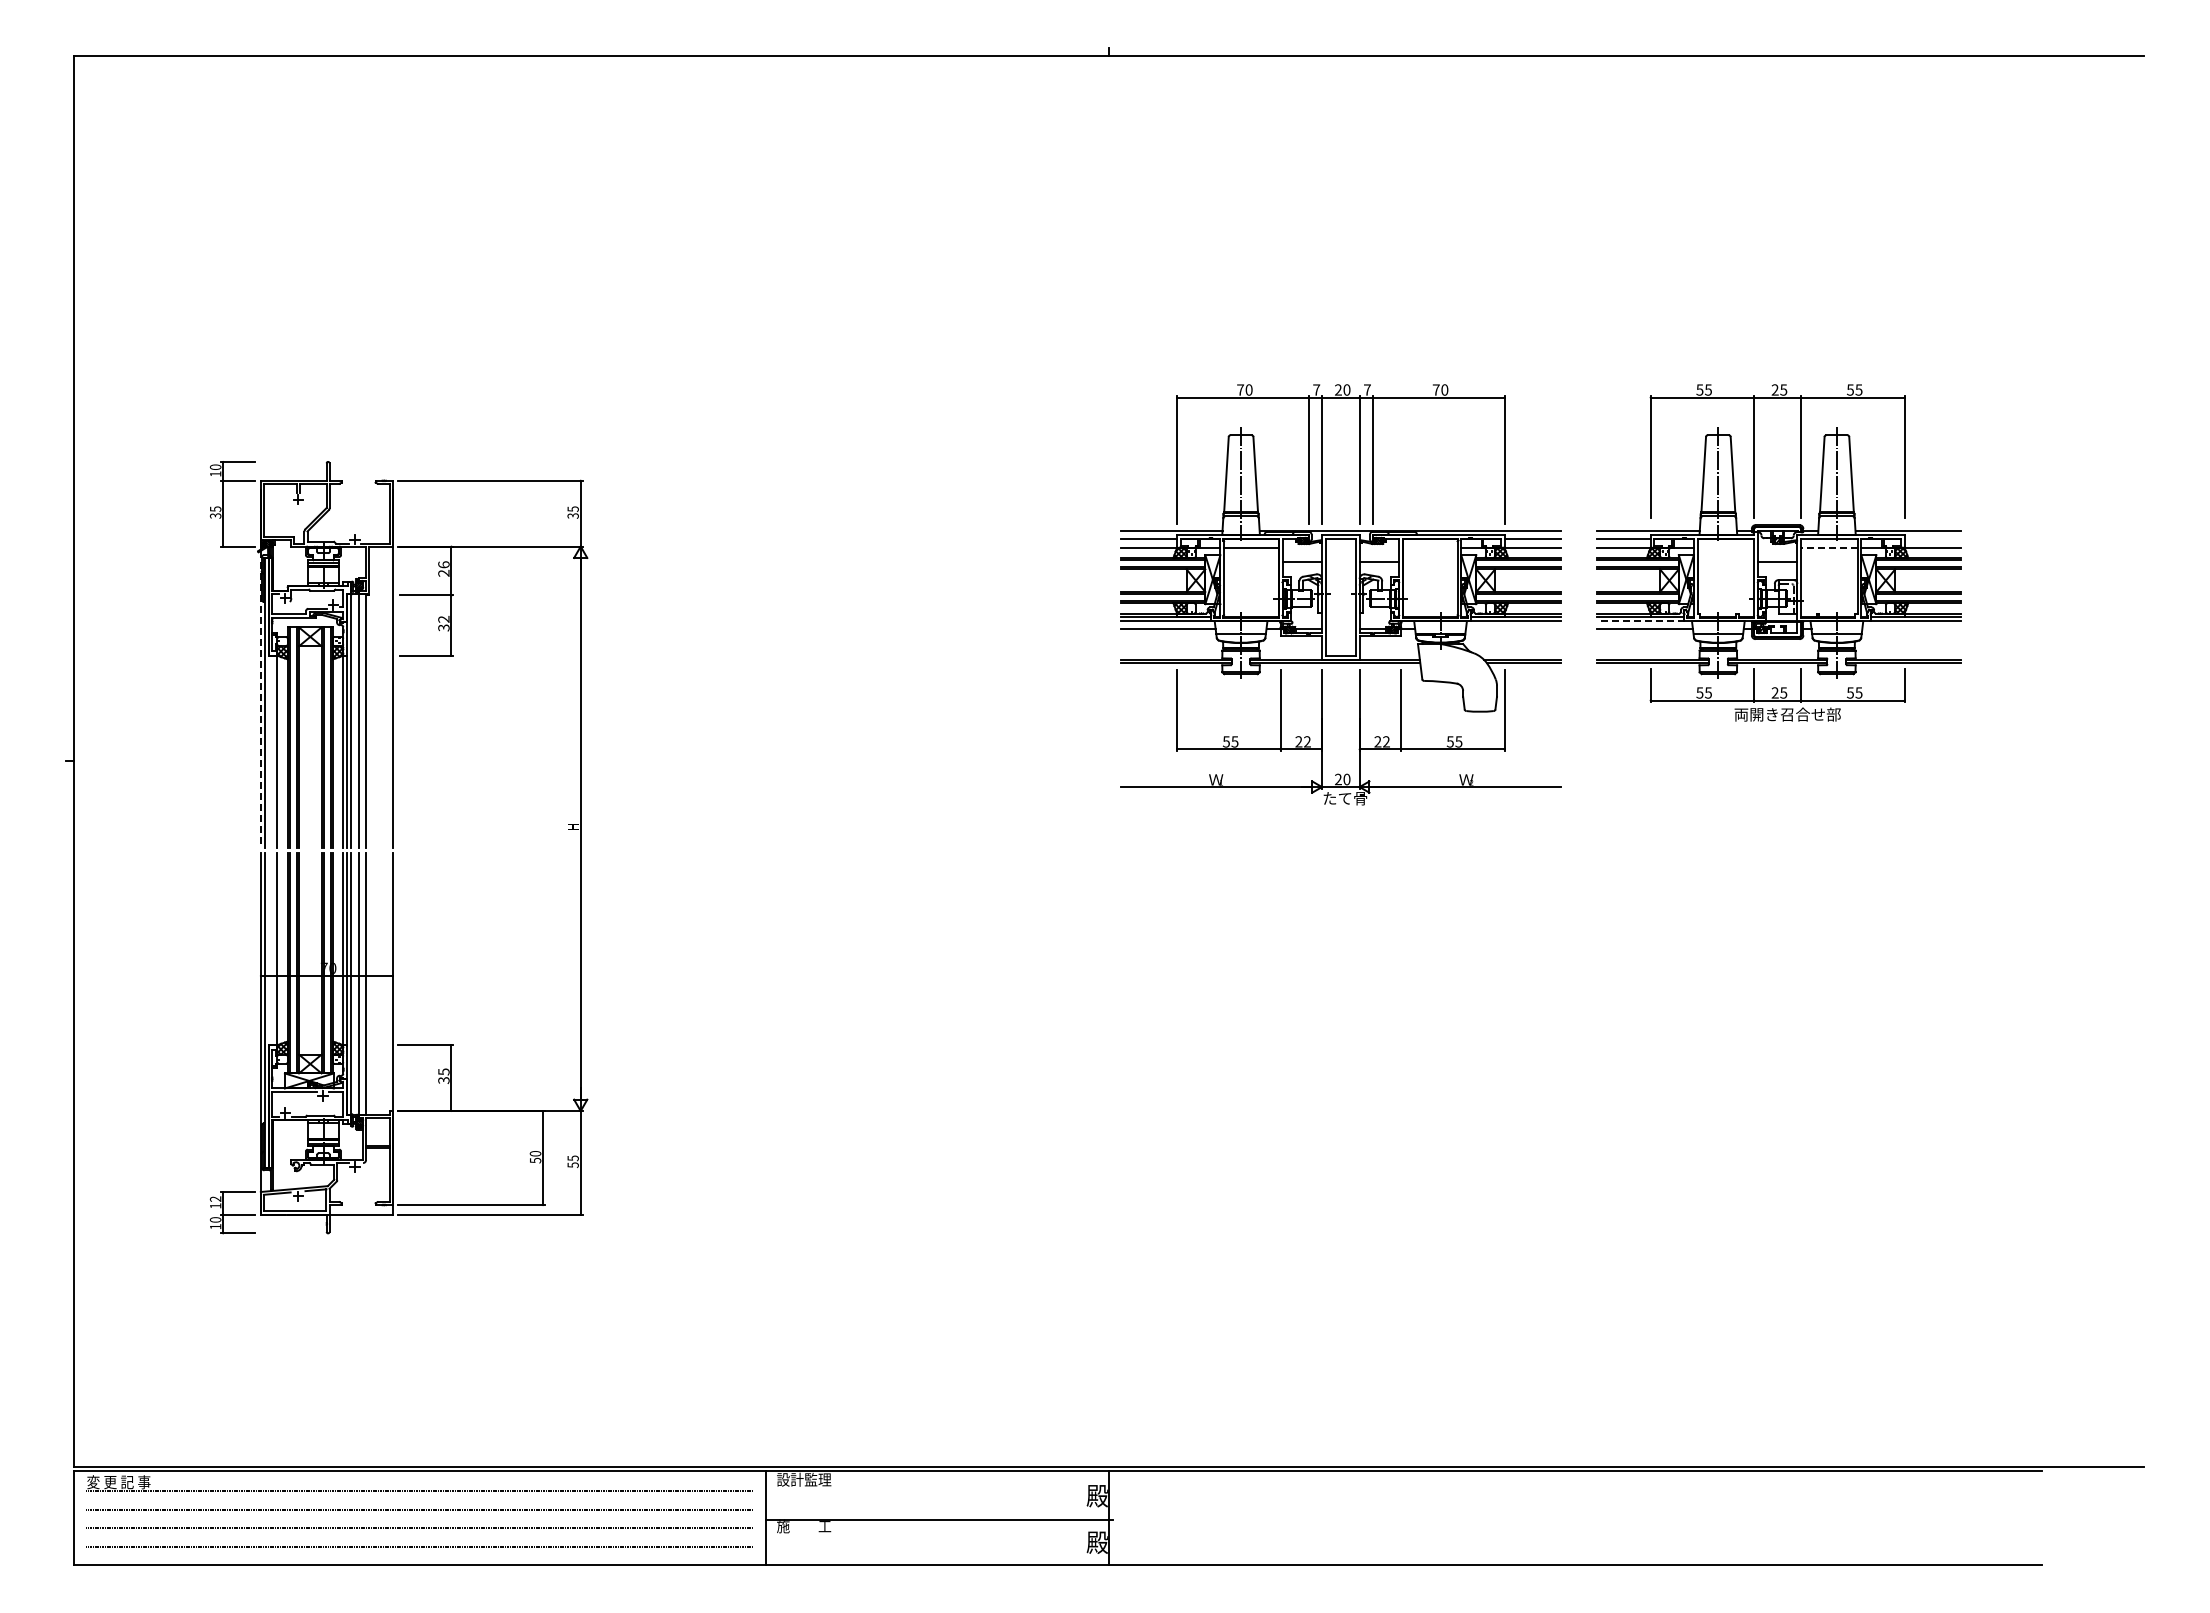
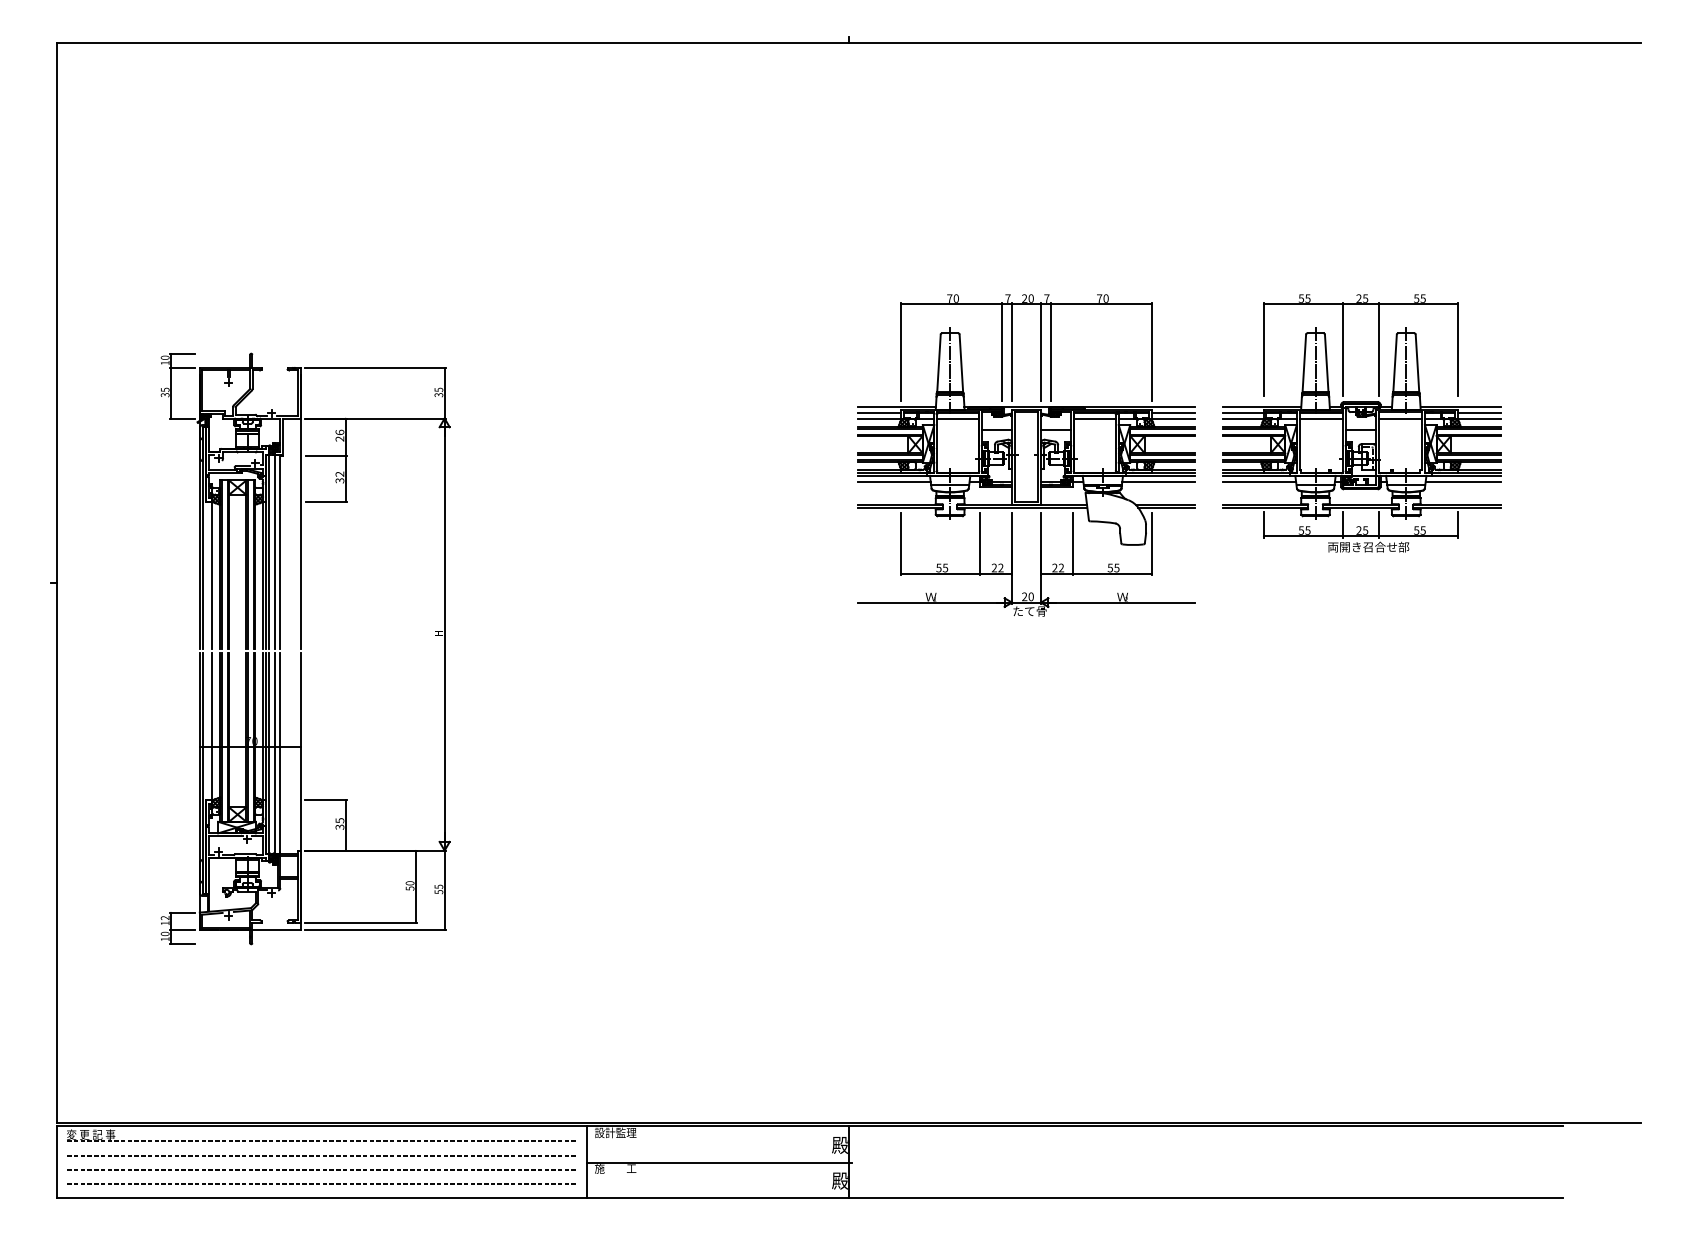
line: (1932, 539) -> (1479, 413), added
line: (1429, 547) -> (1094, 419), added
line: (1725, 547) -> (1320, 419), added
line: (1828, 547) -> (1399, 419), dashed -> solid
line: (1640, 621) -> (1255, 475), dashed -> solid
line: (1512, 629) -> (1157, 482), added
line: (1911, 629) -> (1463, 482), added
line: (260, 699) -> (199, 535), dashed -> solid

